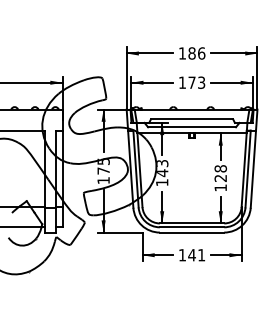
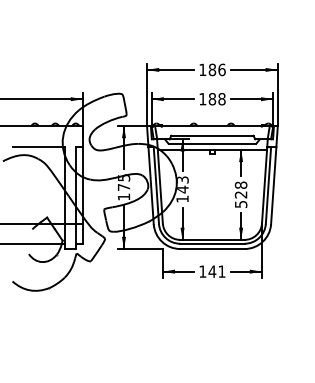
text: (196, 83) -> (216, 99), 173 -> 188
text: (221, 188) -> (241, 204), 128 -> 528

